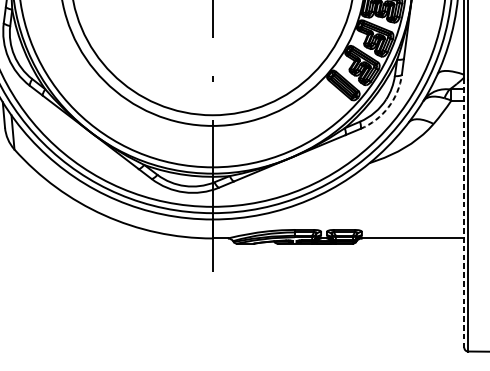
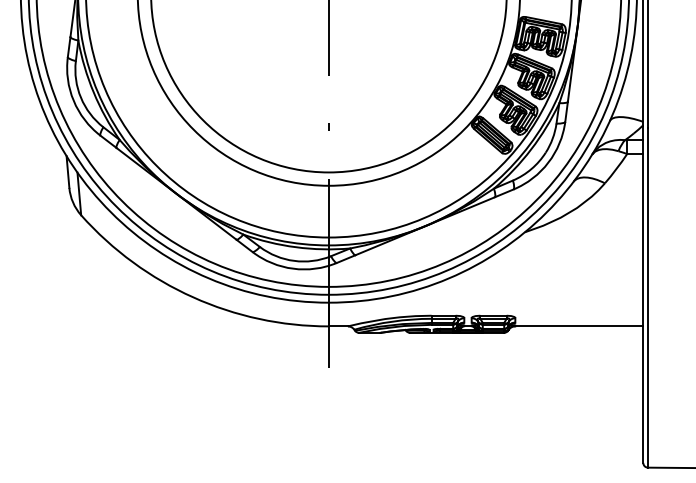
arc: (388, 107) -> (548, 162), dashed -> solid
line: (464, 213) -> (643, 295), dashed -> solid

